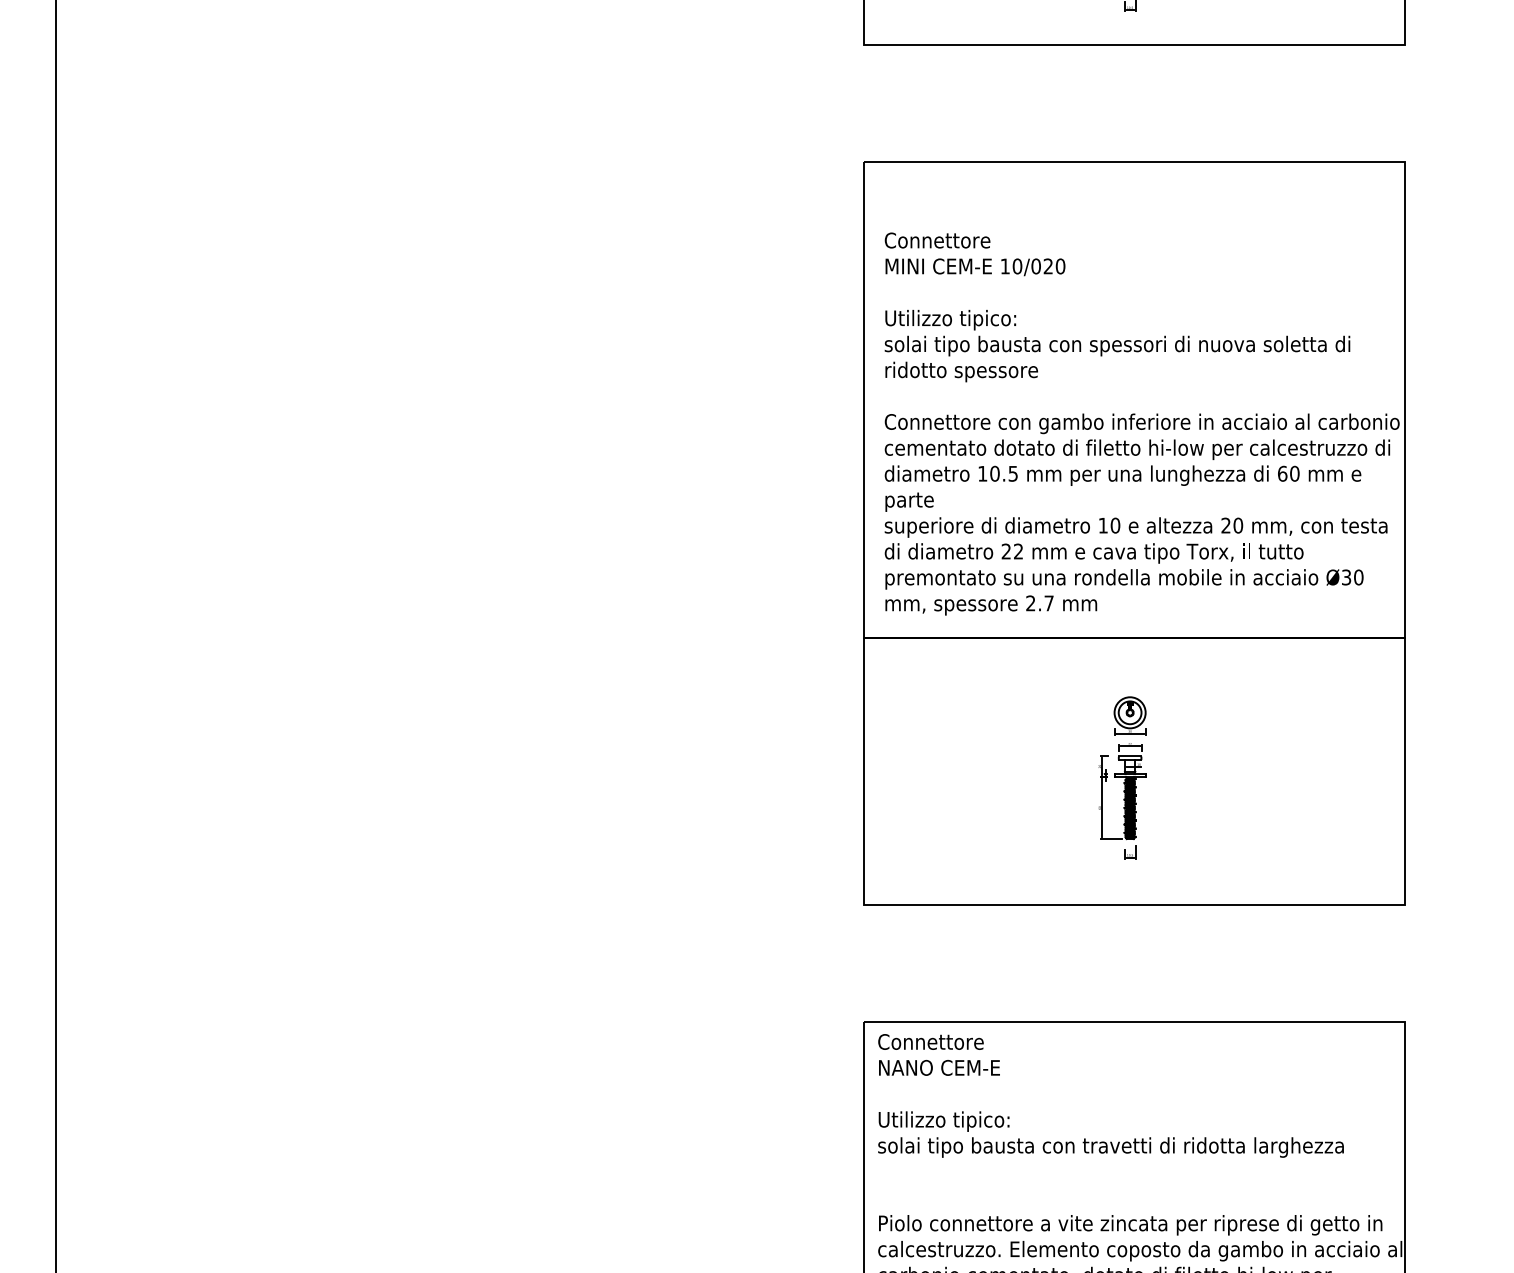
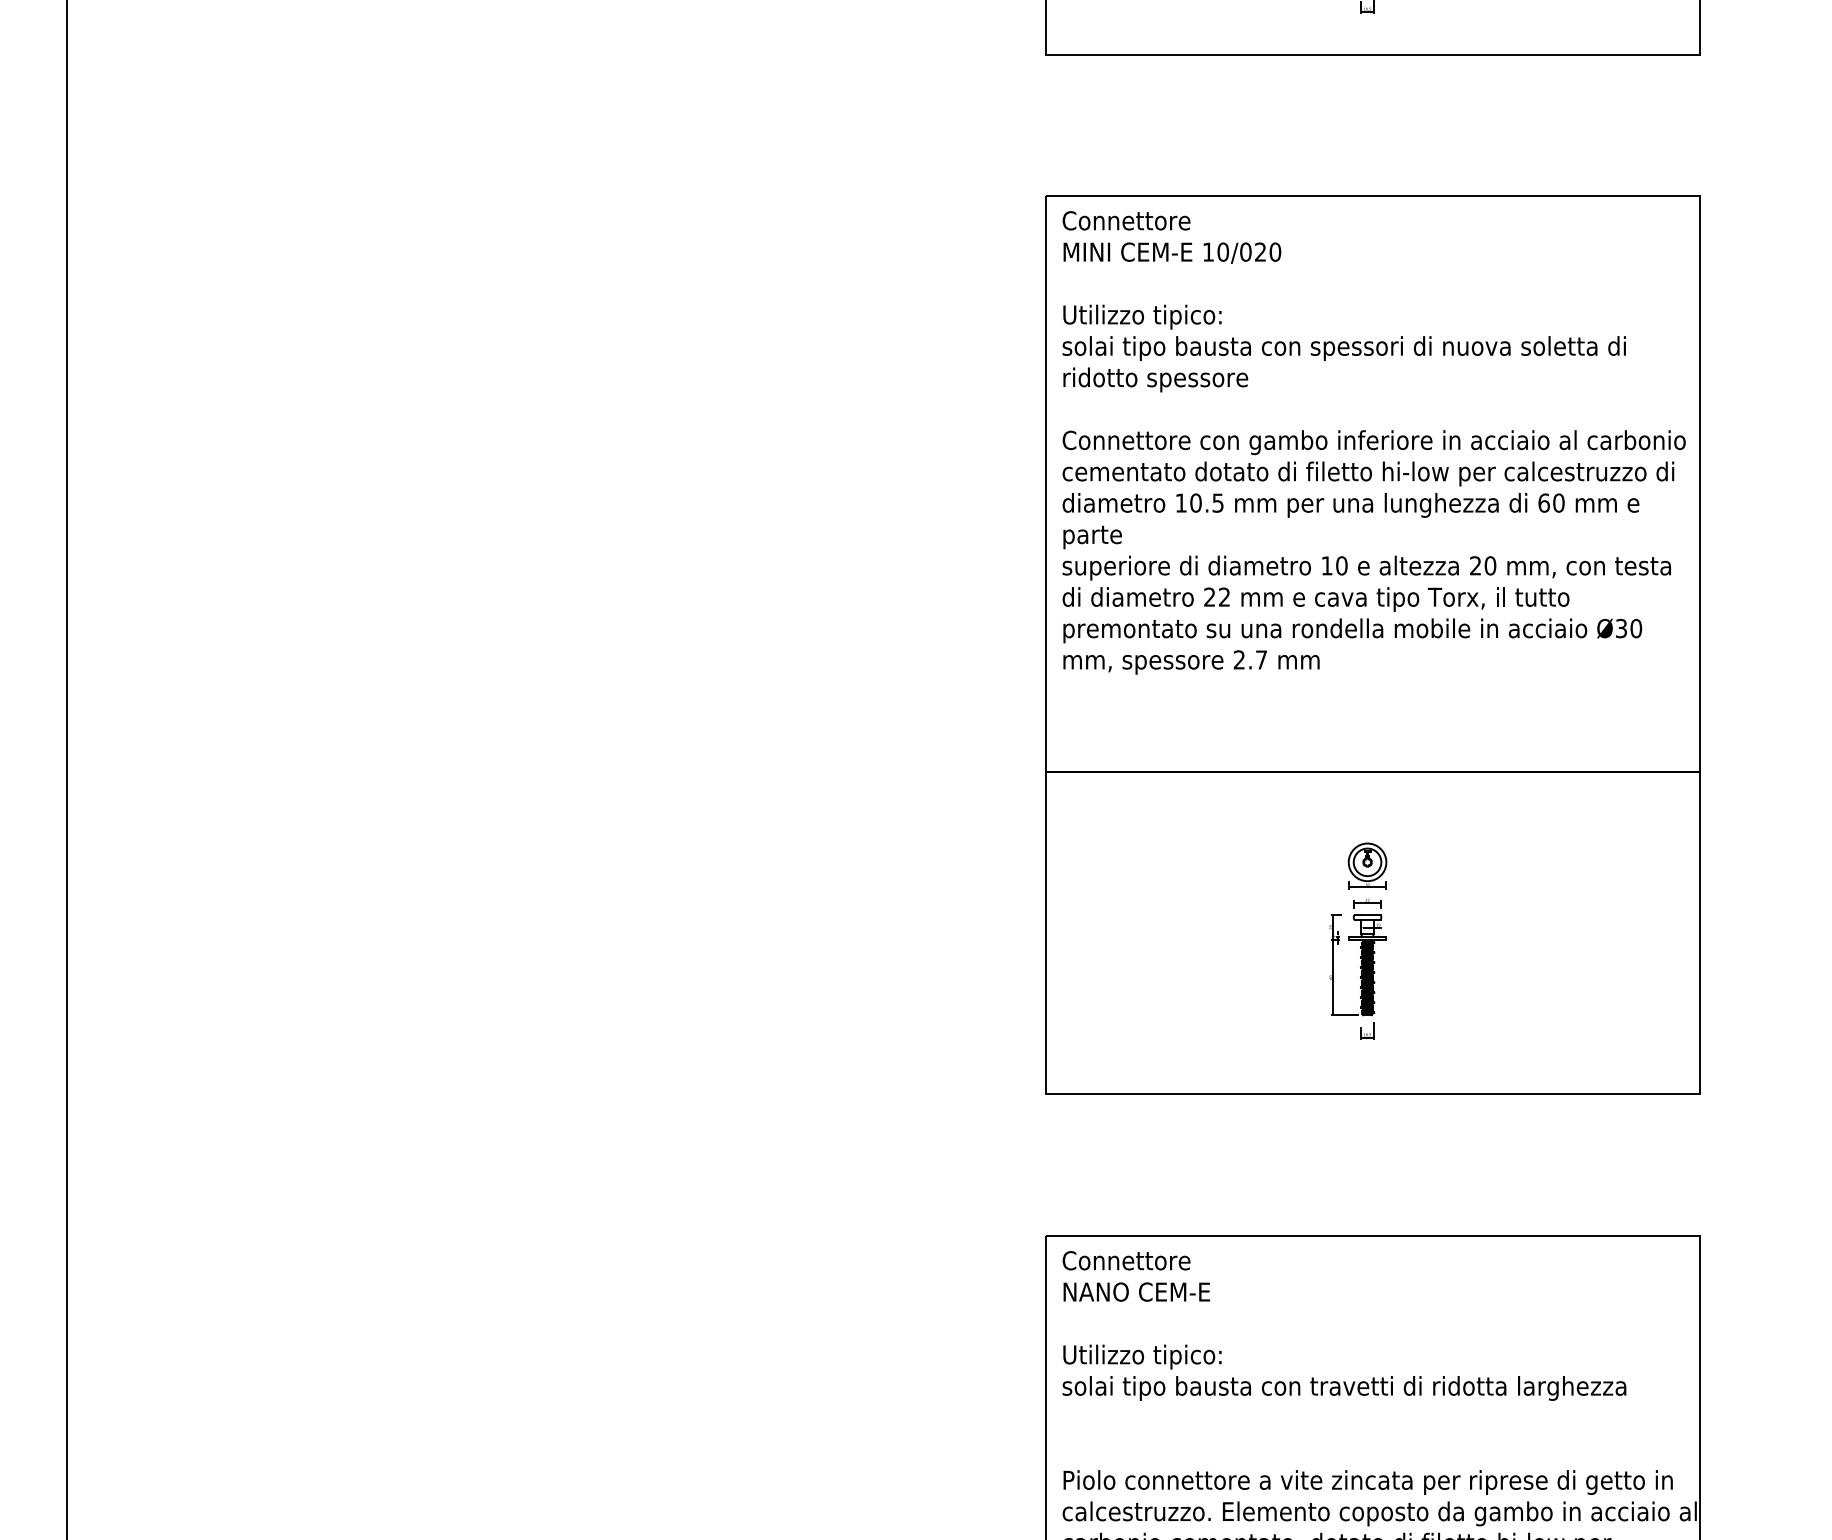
text: (1141, 423) -> (1373, 442), moved

